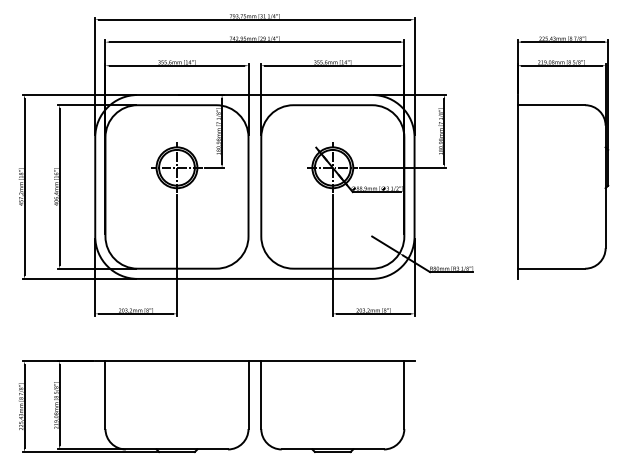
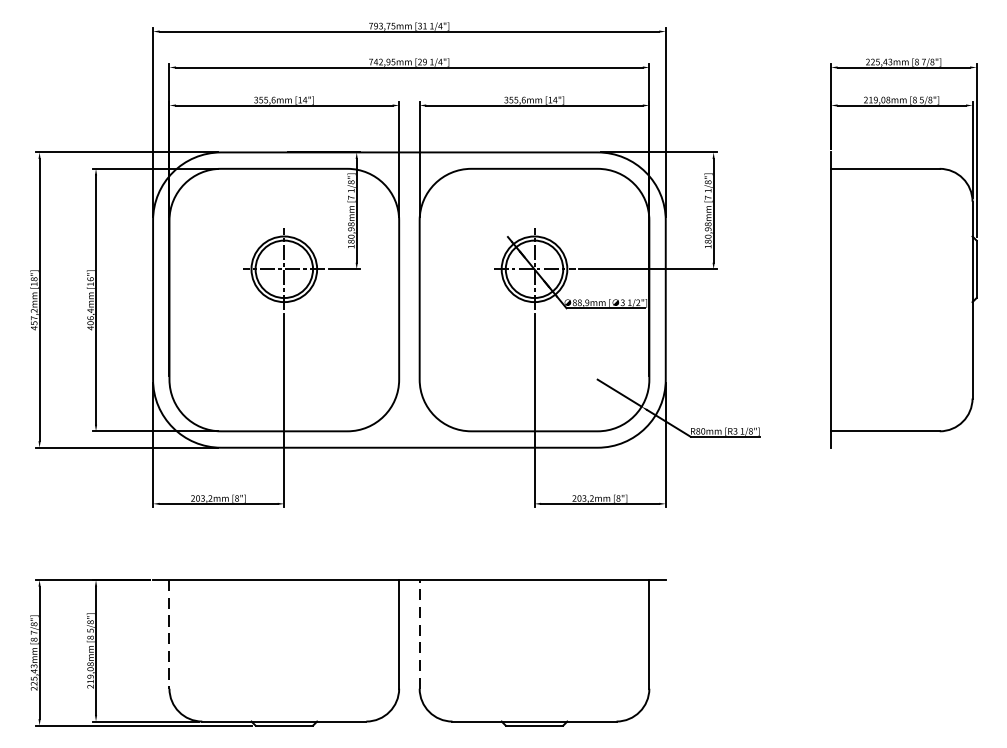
line: (105, 395) -> (169, 634), solid -> dashed
line: (261, 395) -> (420, 634), solid -> dashed

